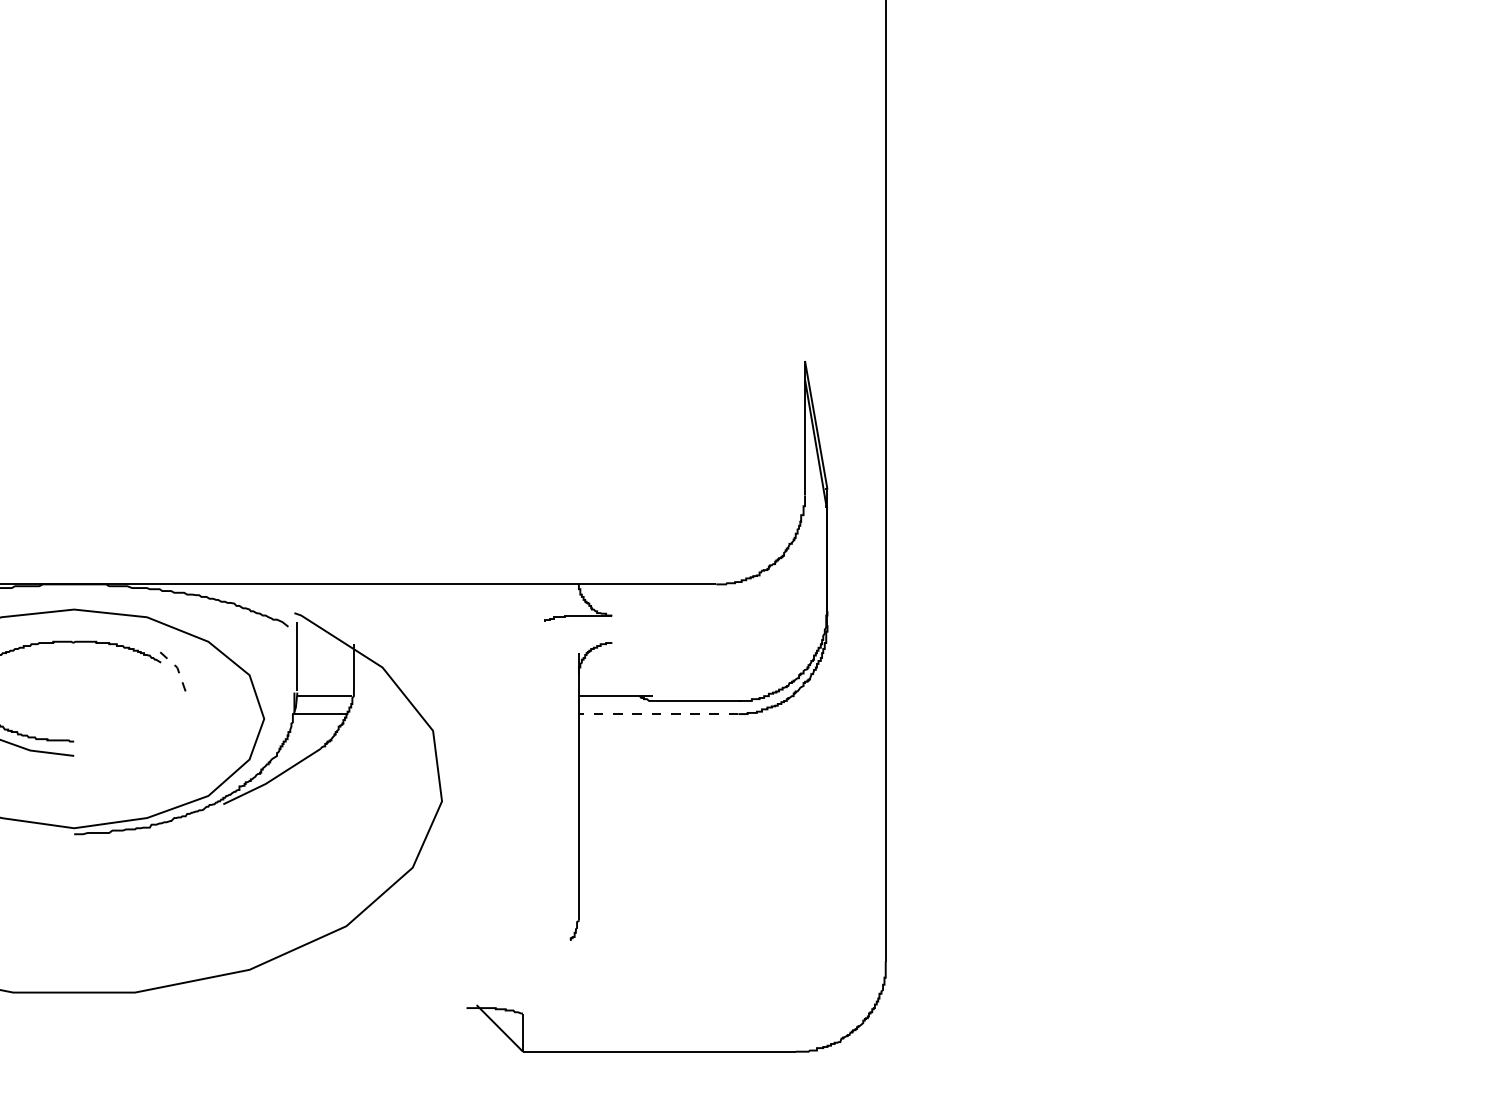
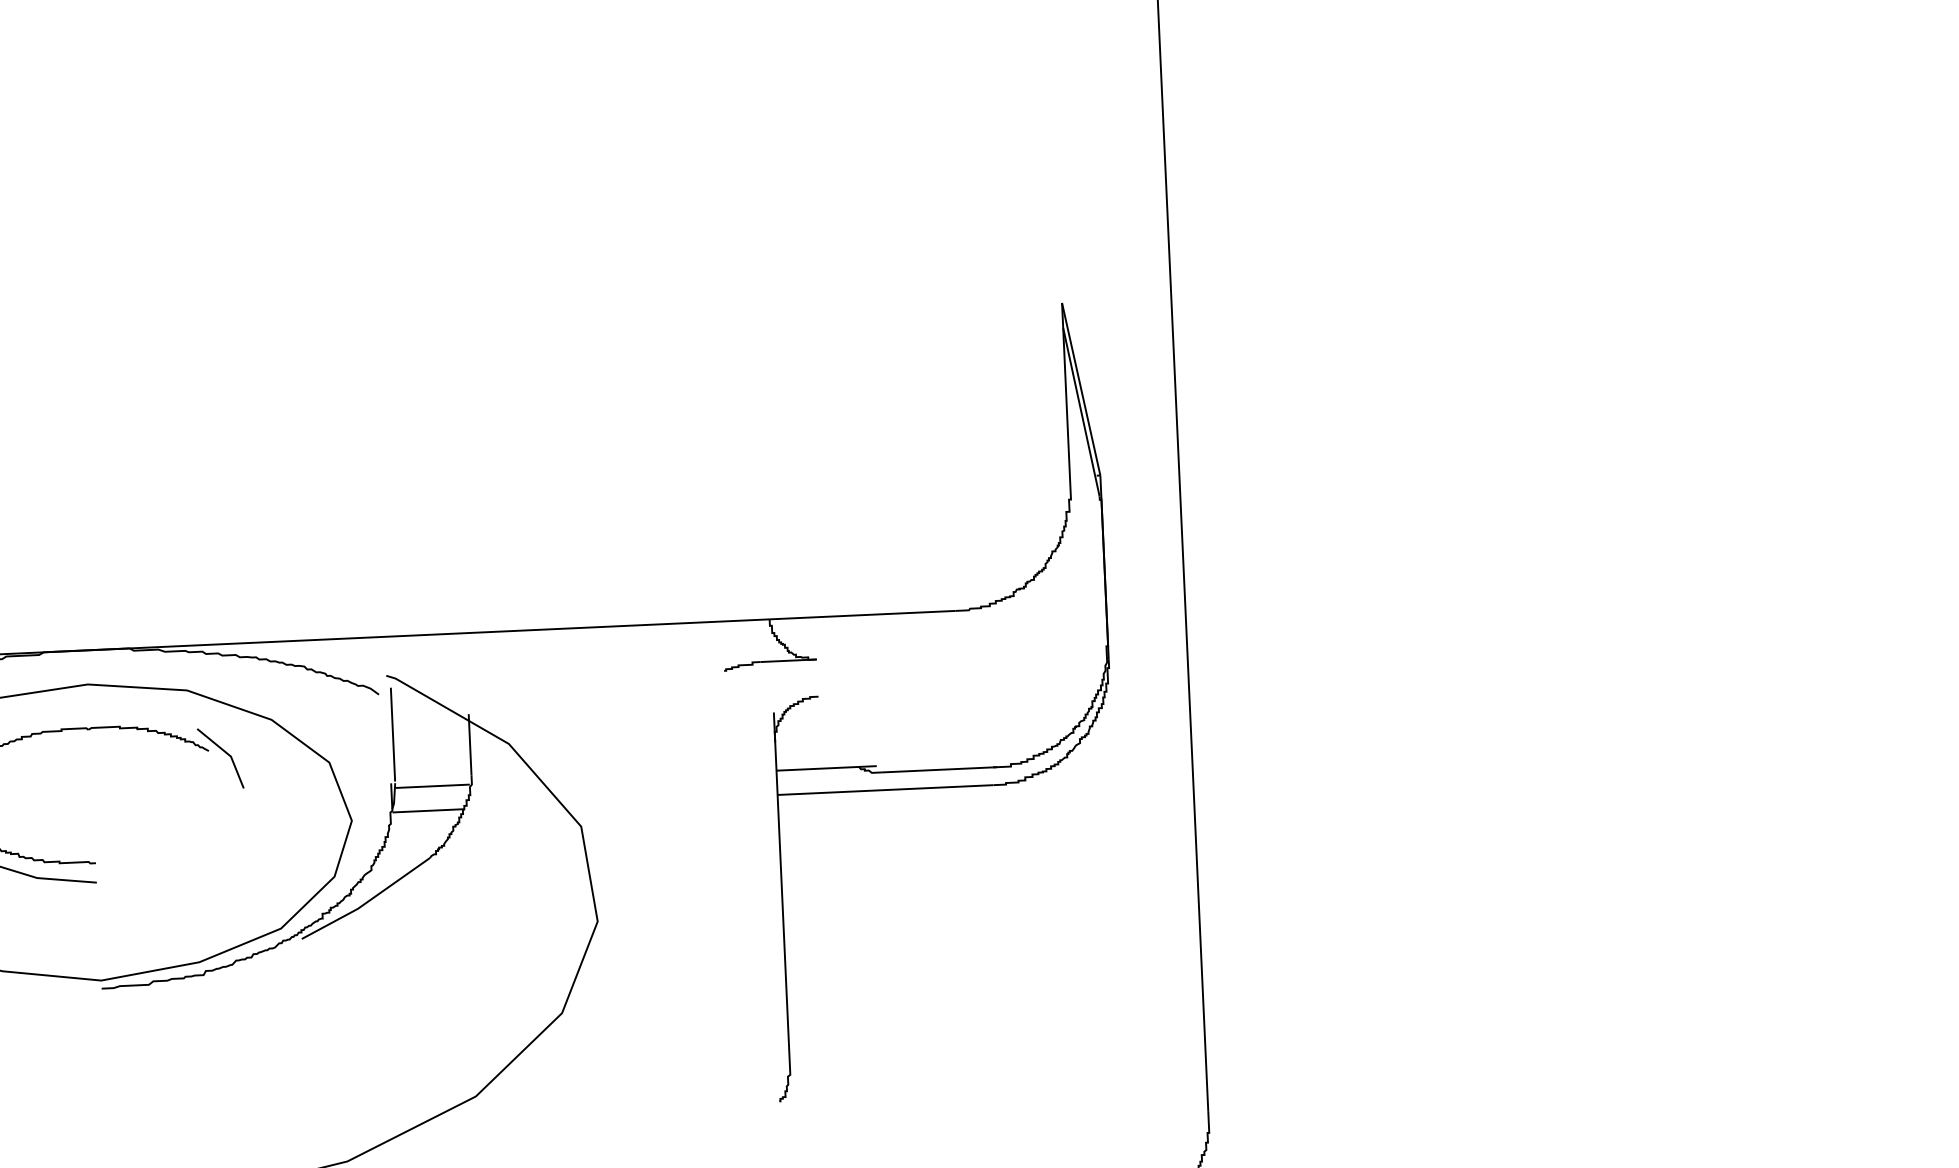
line: (175, 665) -> (228, 753), dashed -> solid
line: (658, 714) -> (885, 790), dashed -> solid

